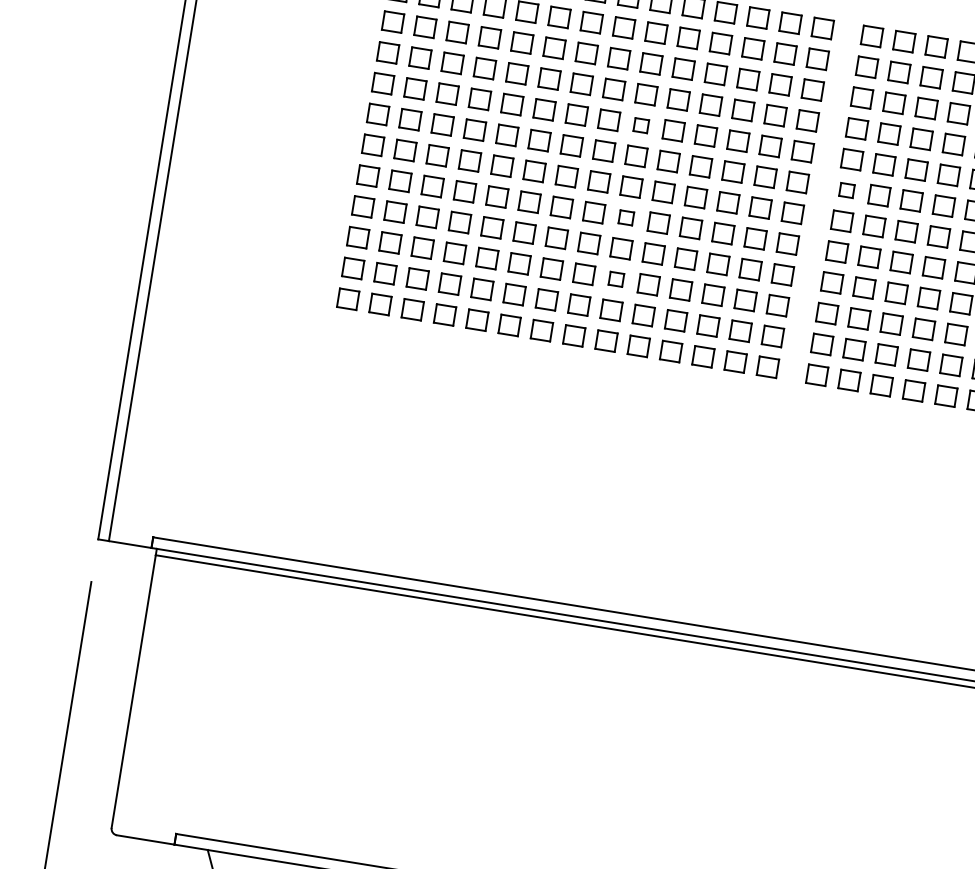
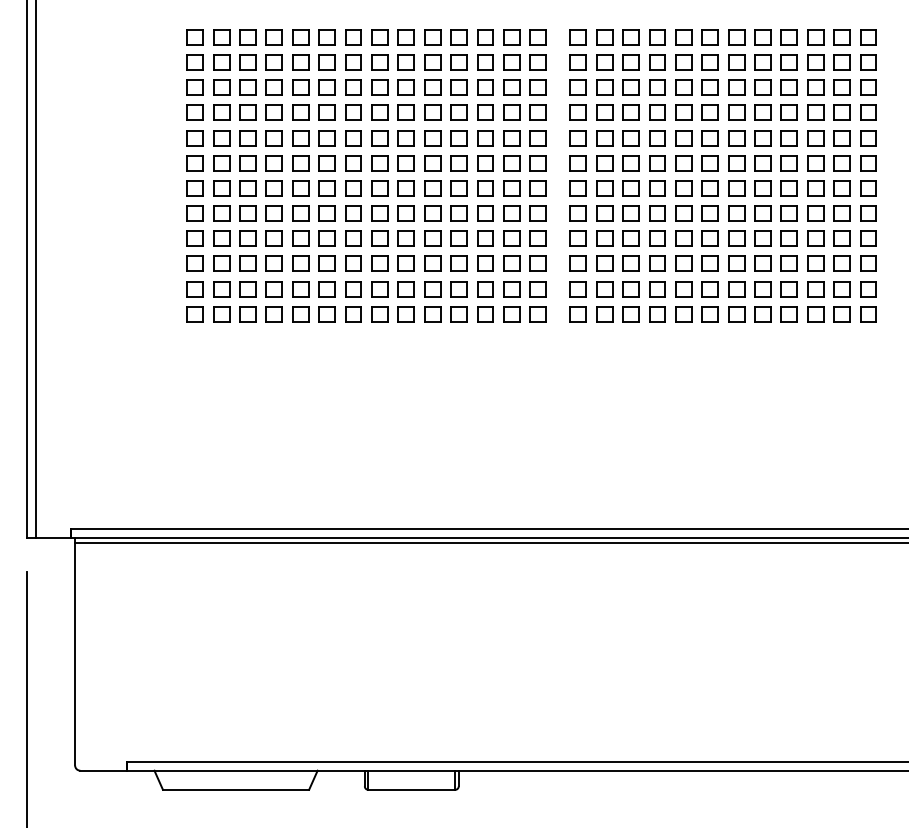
part: (640, 125) -> (405, 138), size x1.43
part: (845, 190) -> (577, 163), size x1.43
part: (625, 217) -> (405, 213), size x1.43
part: (615, 278) -> (405, 263), size x1.43

